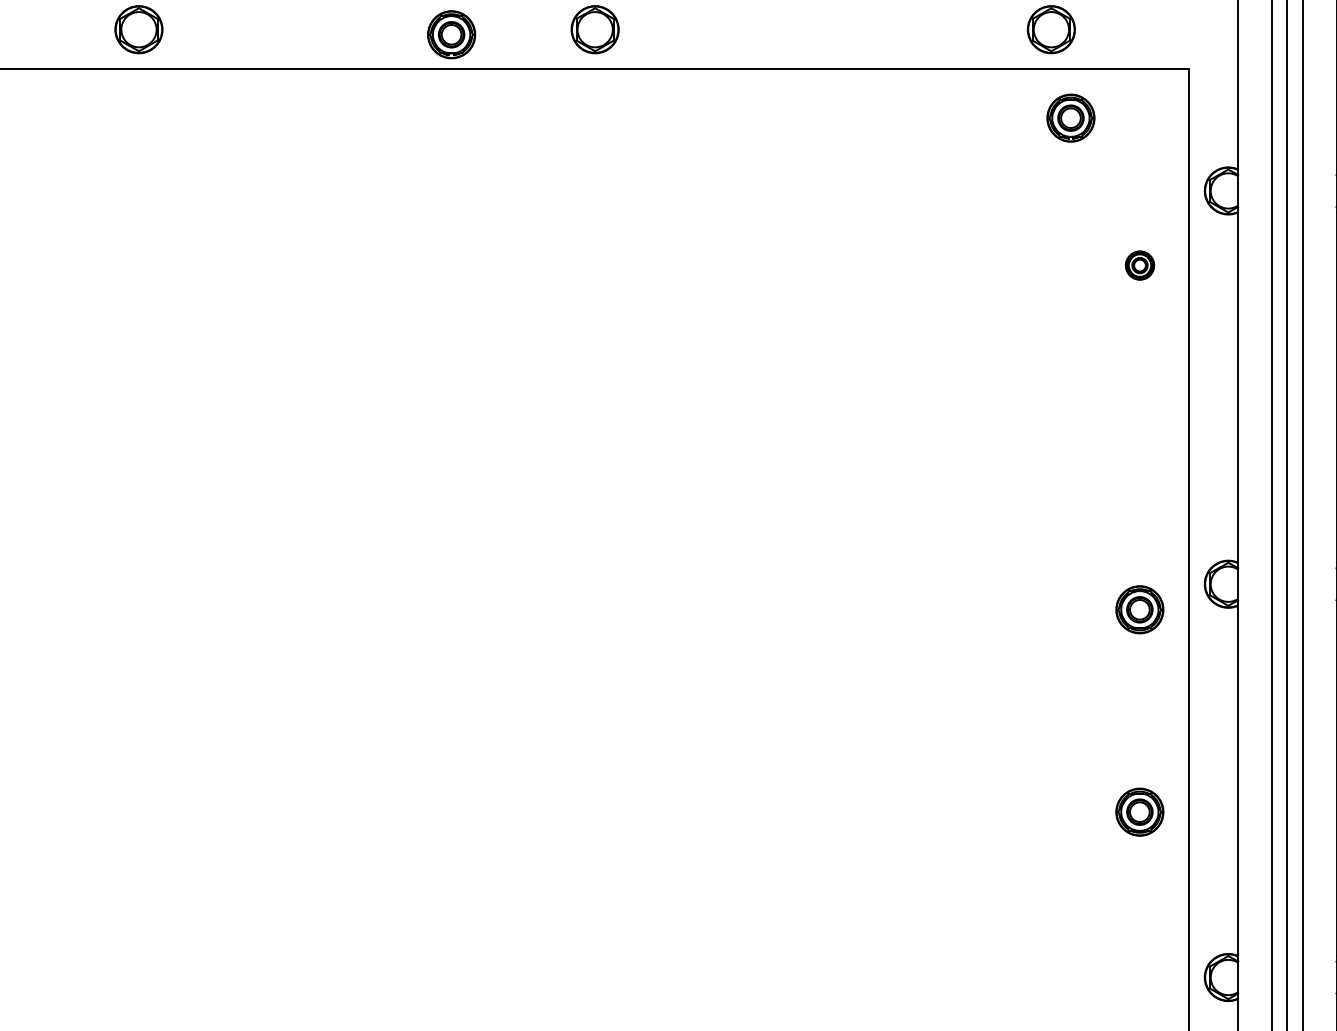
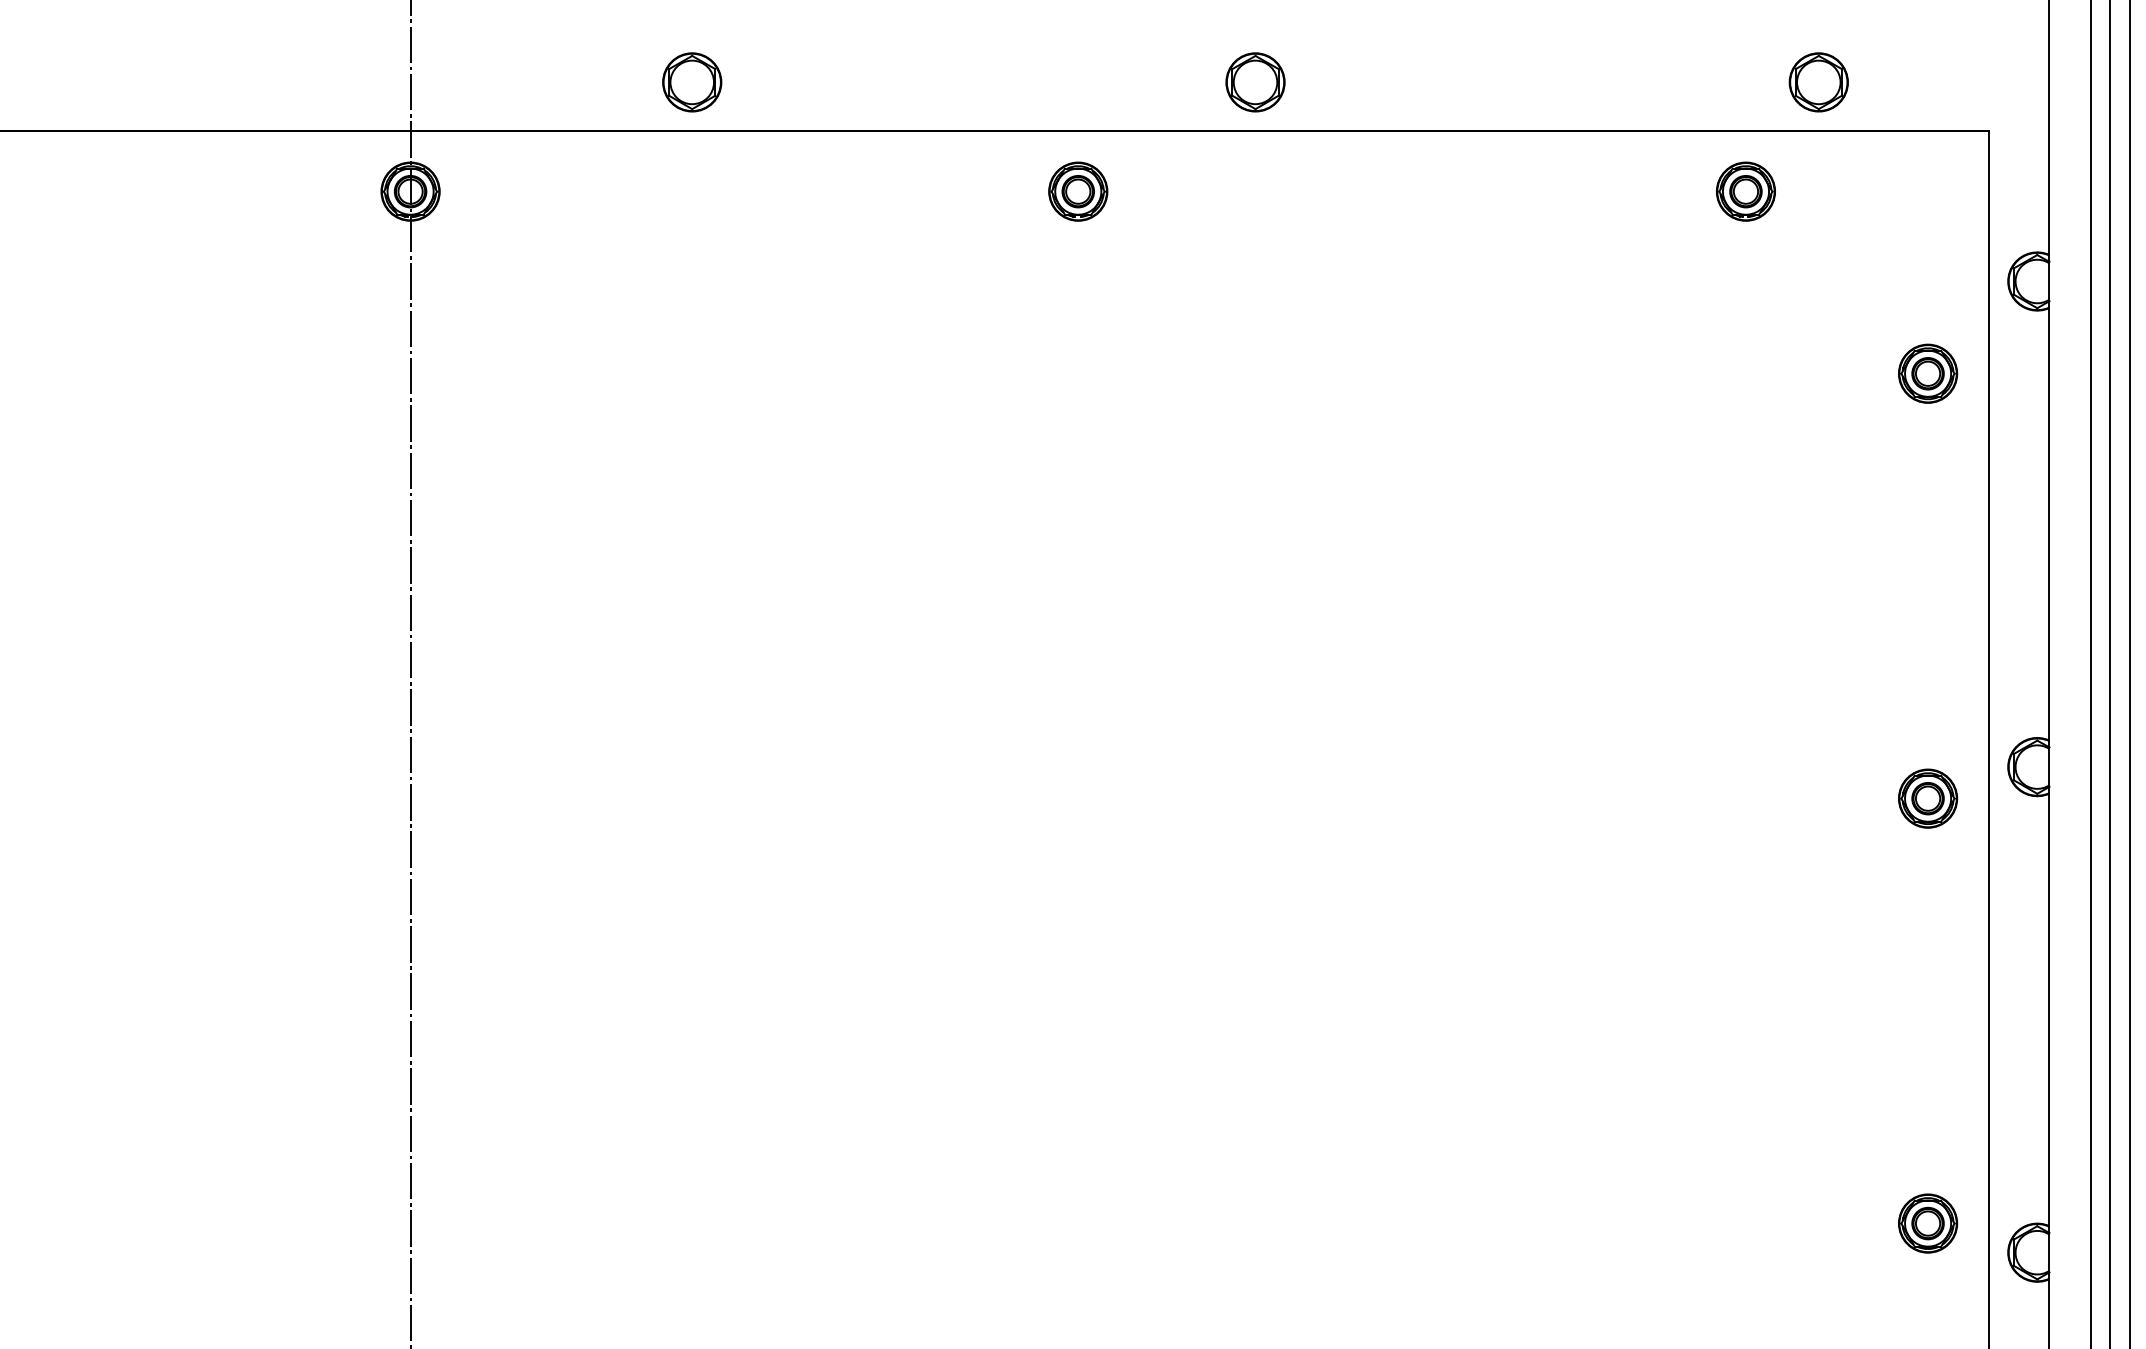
part: (451, 34) -> (1078, 191), moved
part: (1070, 118) -> (1745, 191), moved
part: (1140, 265) -> (1928, 373), size x1.67
part: (1140, 812) -> (1928, 1223), moved

